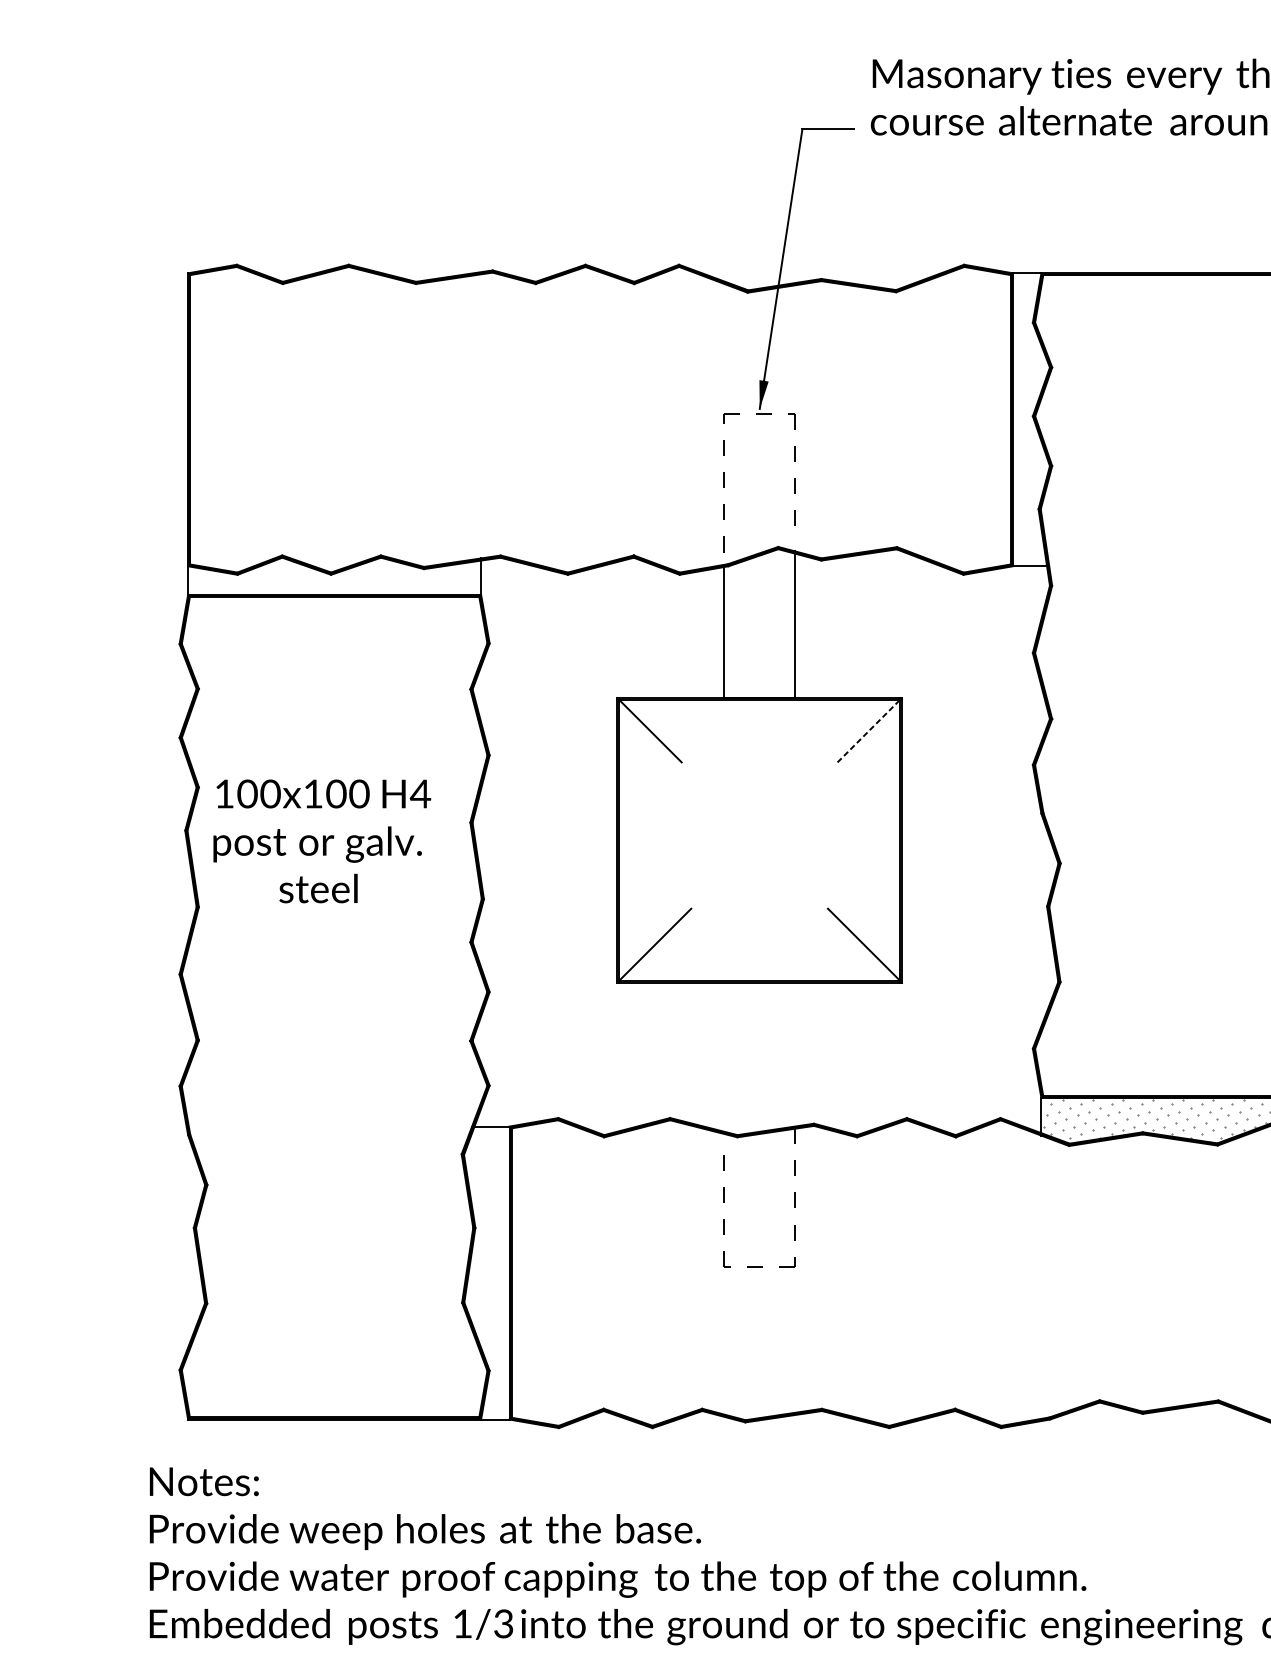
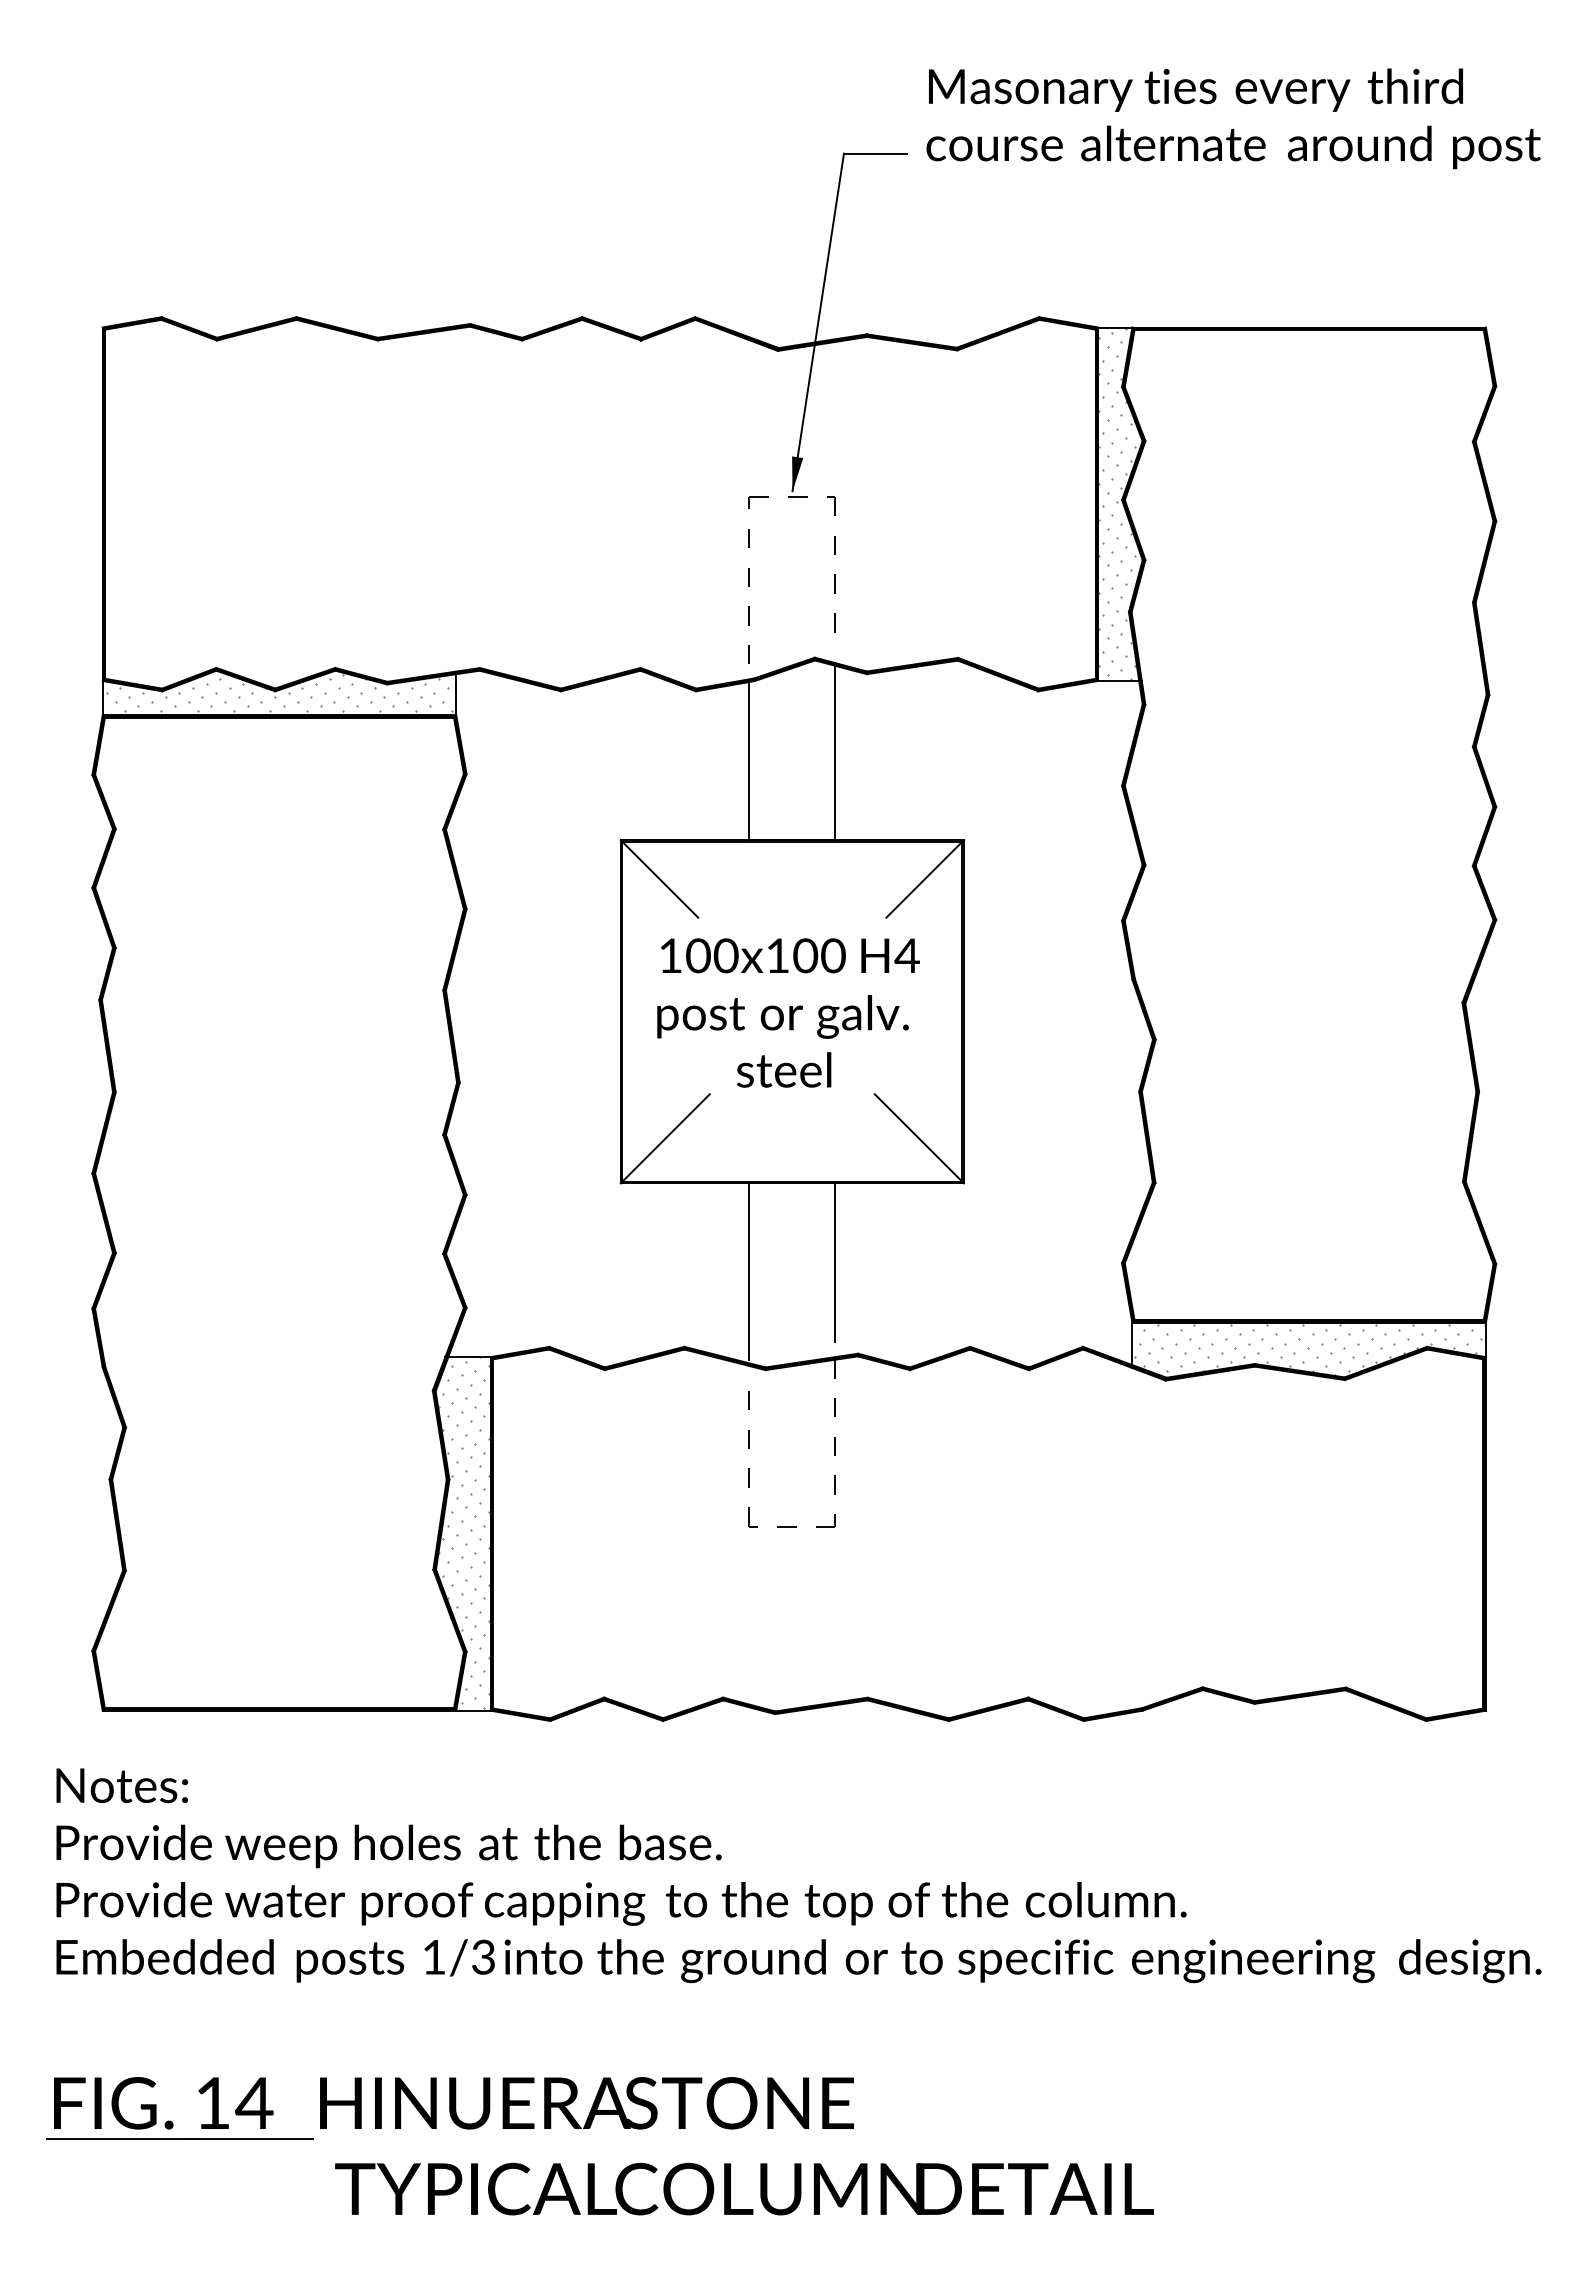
hatch: (1029, 419) -> (1118, 503), added
hatch: (334, 575) -> (279, 692), added
line: (869, 729) -> (925, 878), dashed -> solid
text: (322, 840) -> (788, 1012), moved
line: (795, 1048) -> (835, 1262), added
line: (724, 1055) -> (749, 1271), added
hatch: (487, 1271) -> (463, 1532), added

